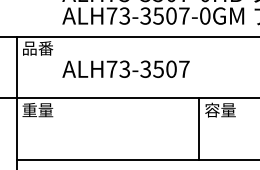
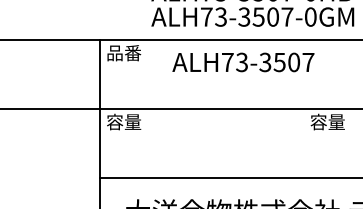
text: (126, 69) -> (243, 62), moved
text: (30, 109) -> (115, 121), 重量 -> 容量
line: (199, 128) -> (304, 142), removed

